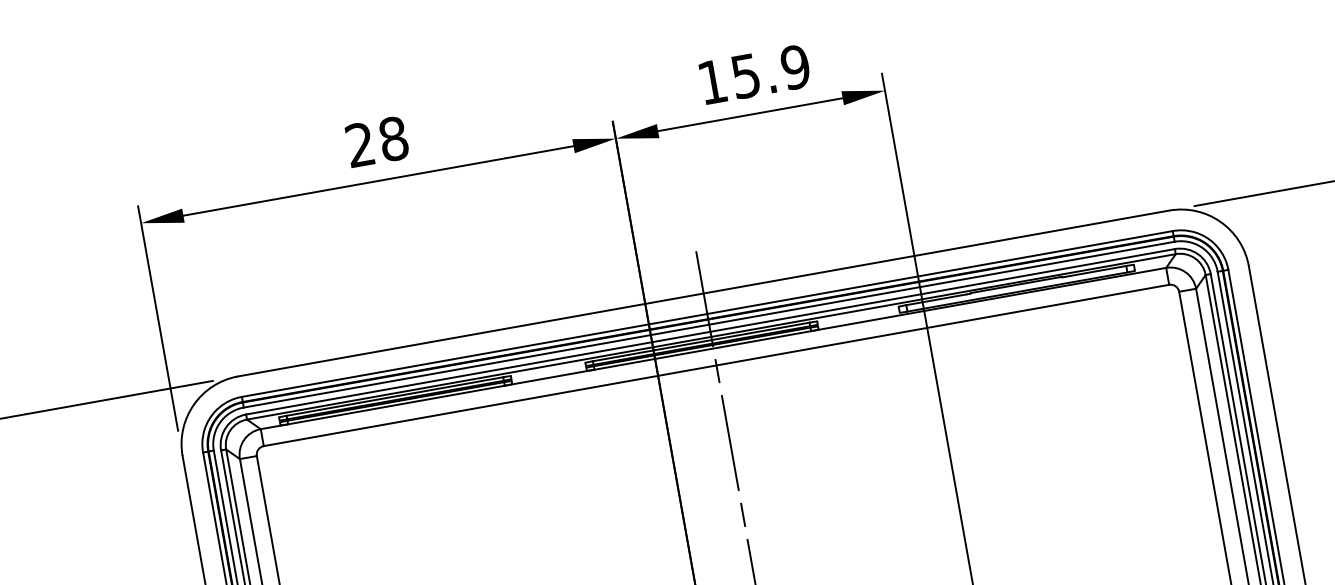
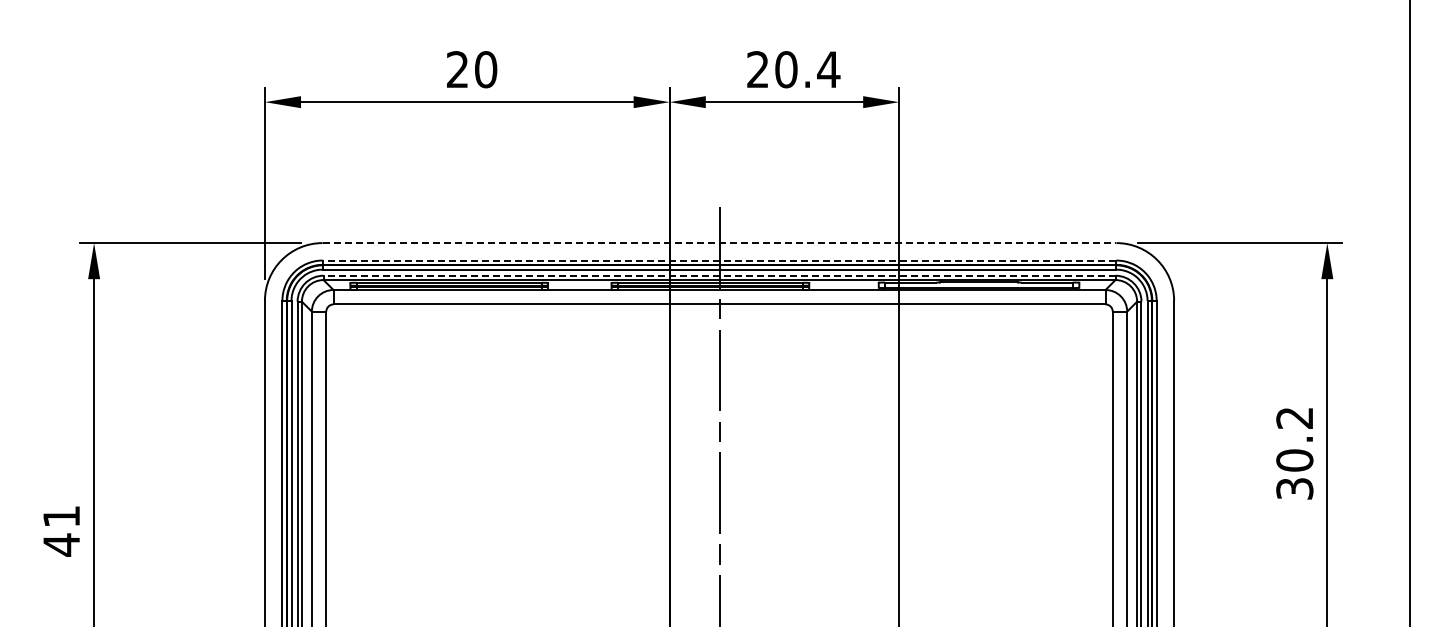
text: (754, 74) -> (793, 69), 15.9 -> 20.4
text: (394, 138) -> (486, 69), 28 -> 20
line: (703, 294) -> (719, 243), solid -> dashed
line: (707, 313) -> (719, 260), solid -> dashed
line: (710, 331) -> (719, 275), solid -> dashed

